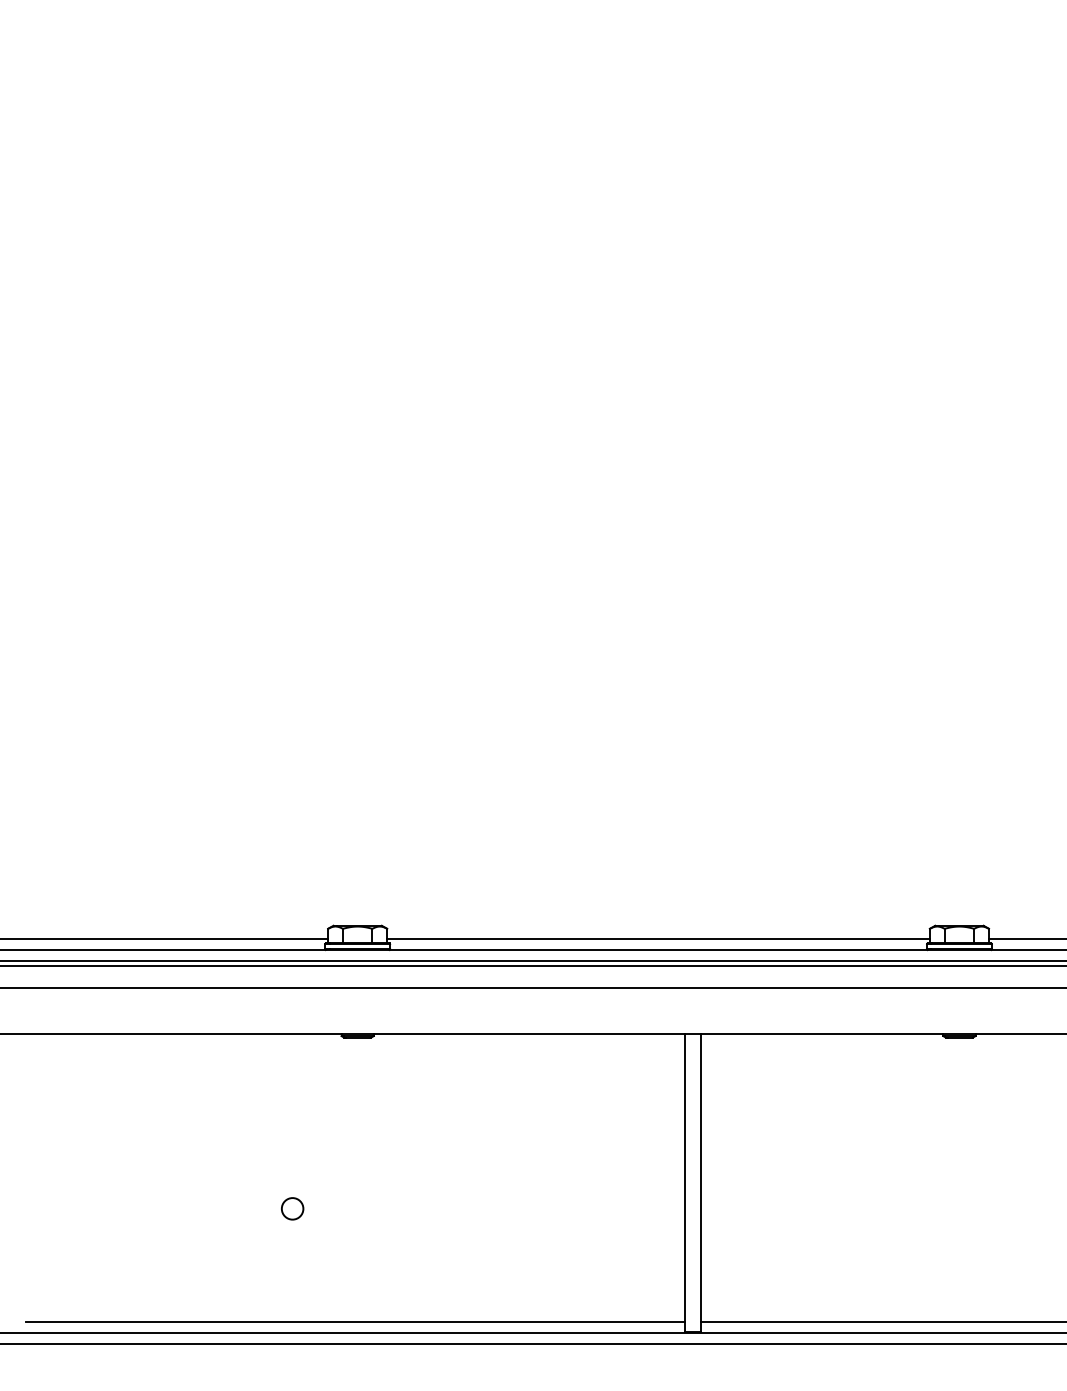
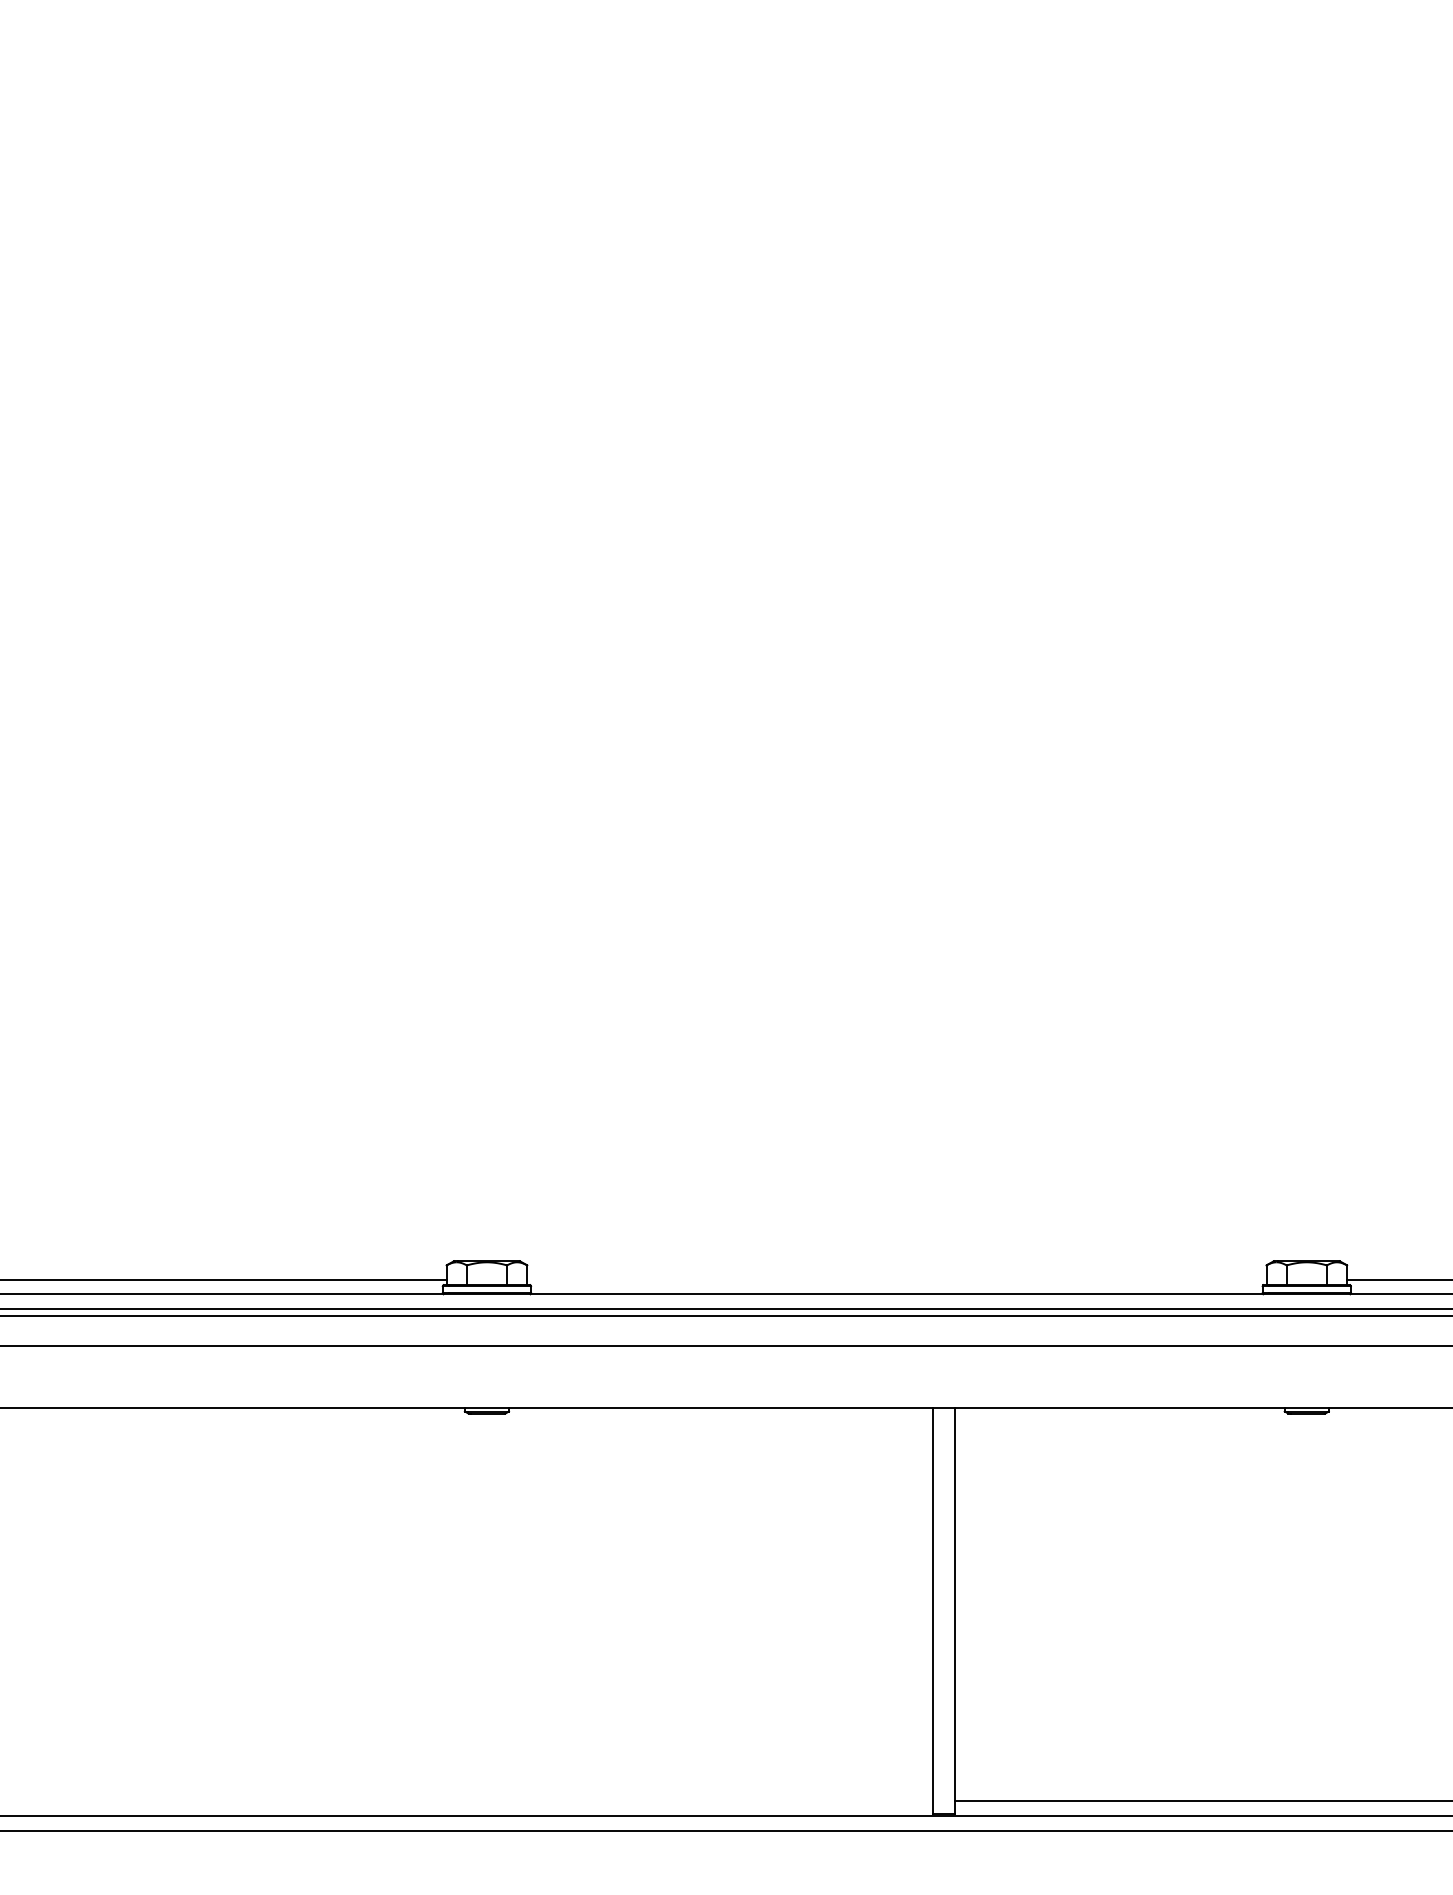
line: (658, 939) -> (896, 1279), removed
circle: (292, 1208) -> (397, 1646), removed
line: (355, 1322) -> (483, 1801), removed

